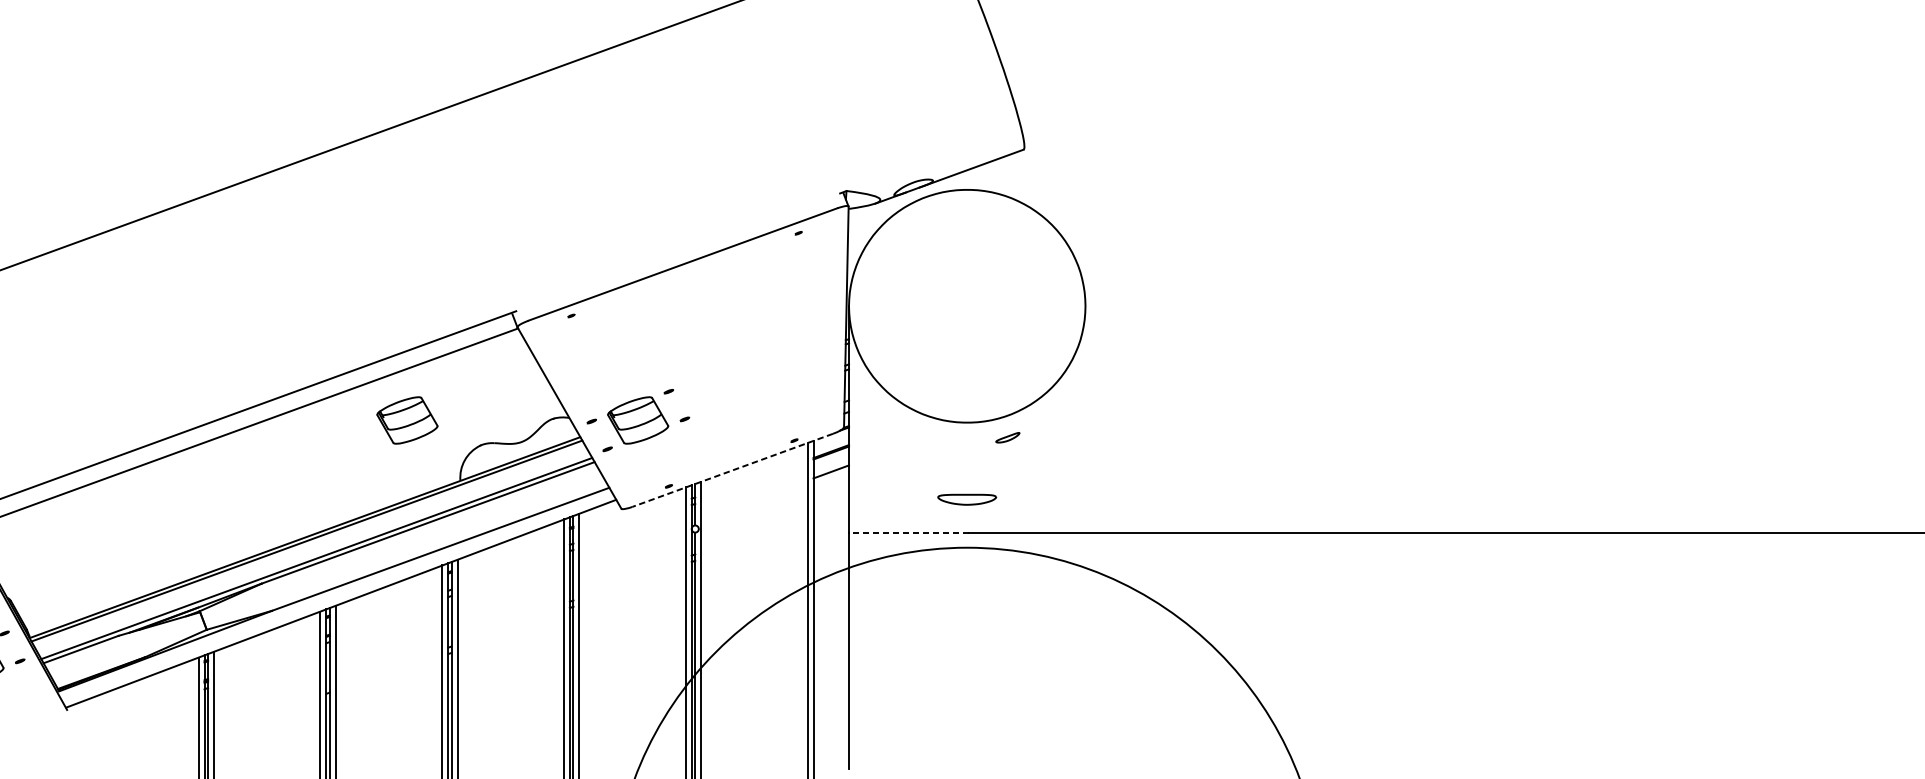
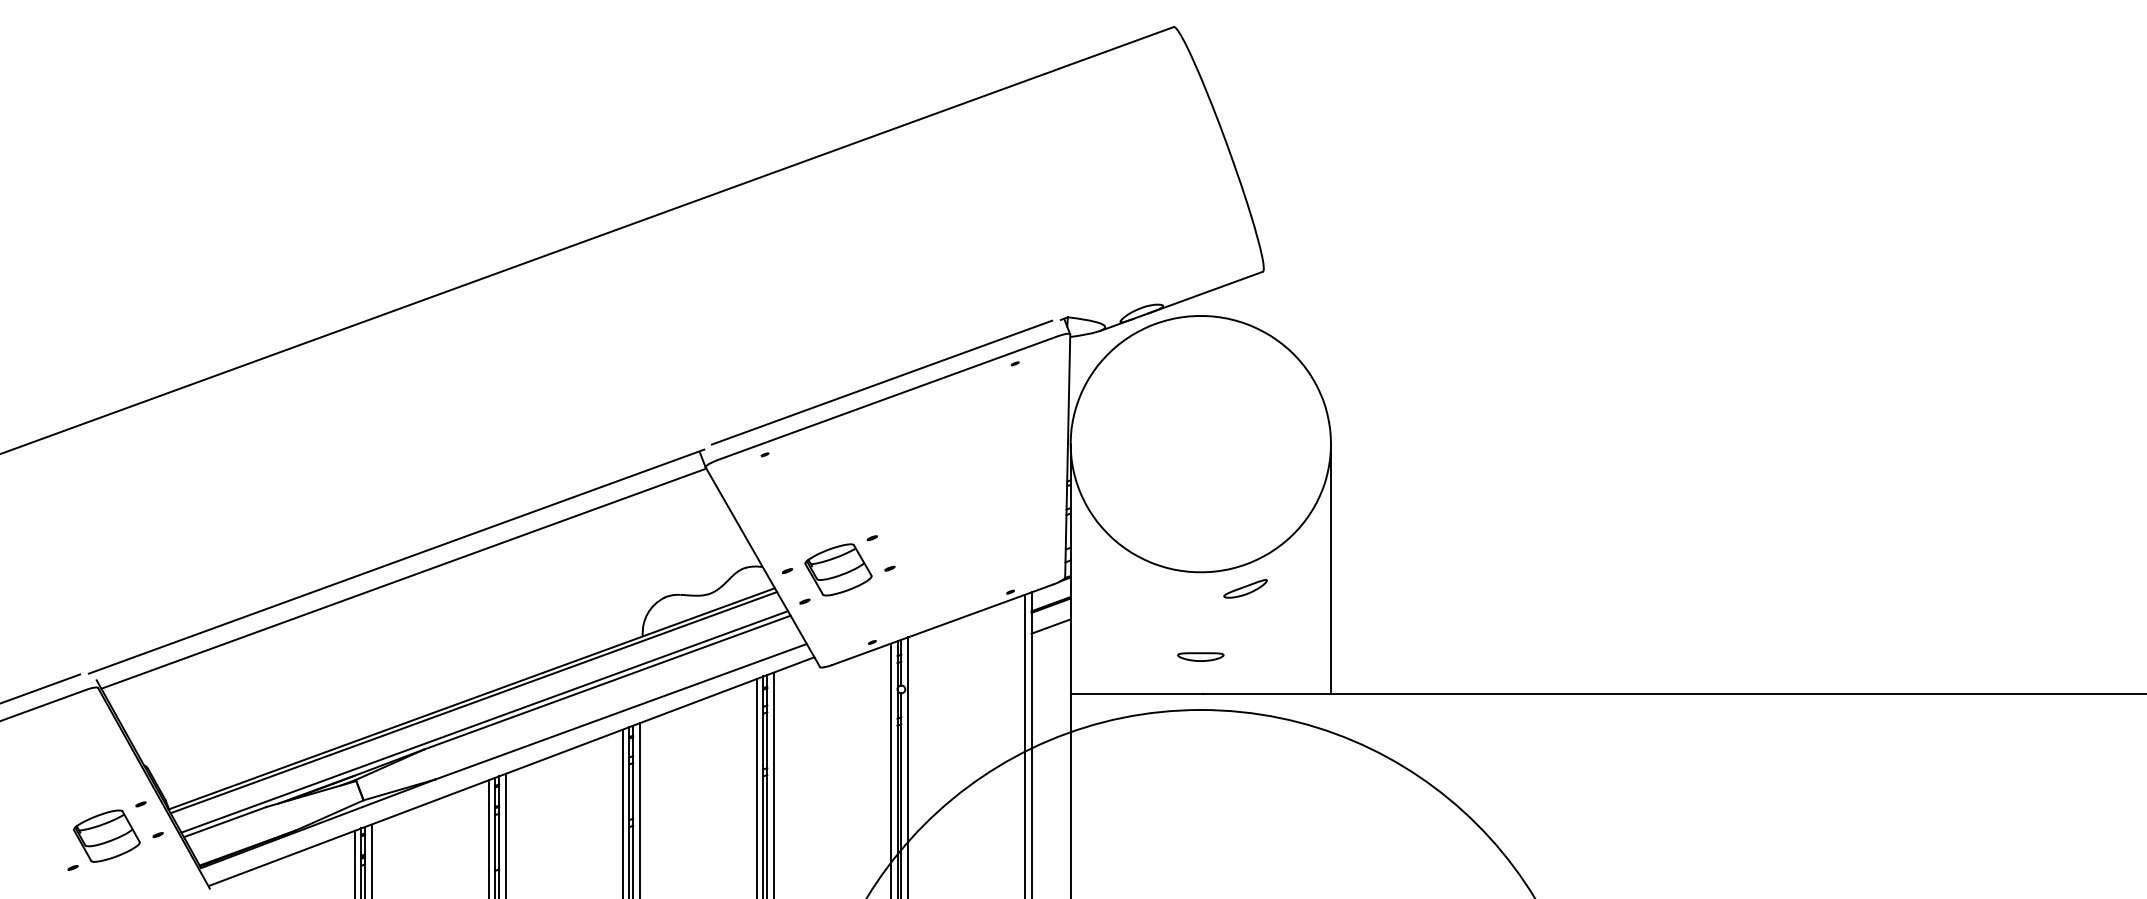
line: (677, 250) -> (881, 382), added
line: (1085, 419) -> (1331, 568), added
part: (407, 420) -> (584, 569), removed
part: (1007, 437) -> (1245, 588), size x1.67
line: (732, 470) -> (942, 624), dashed -> solid
part: (966, 499) -> (1200, 656), size x0.71
line: (908, 532) -> (1136, 693), dashed -> solid

